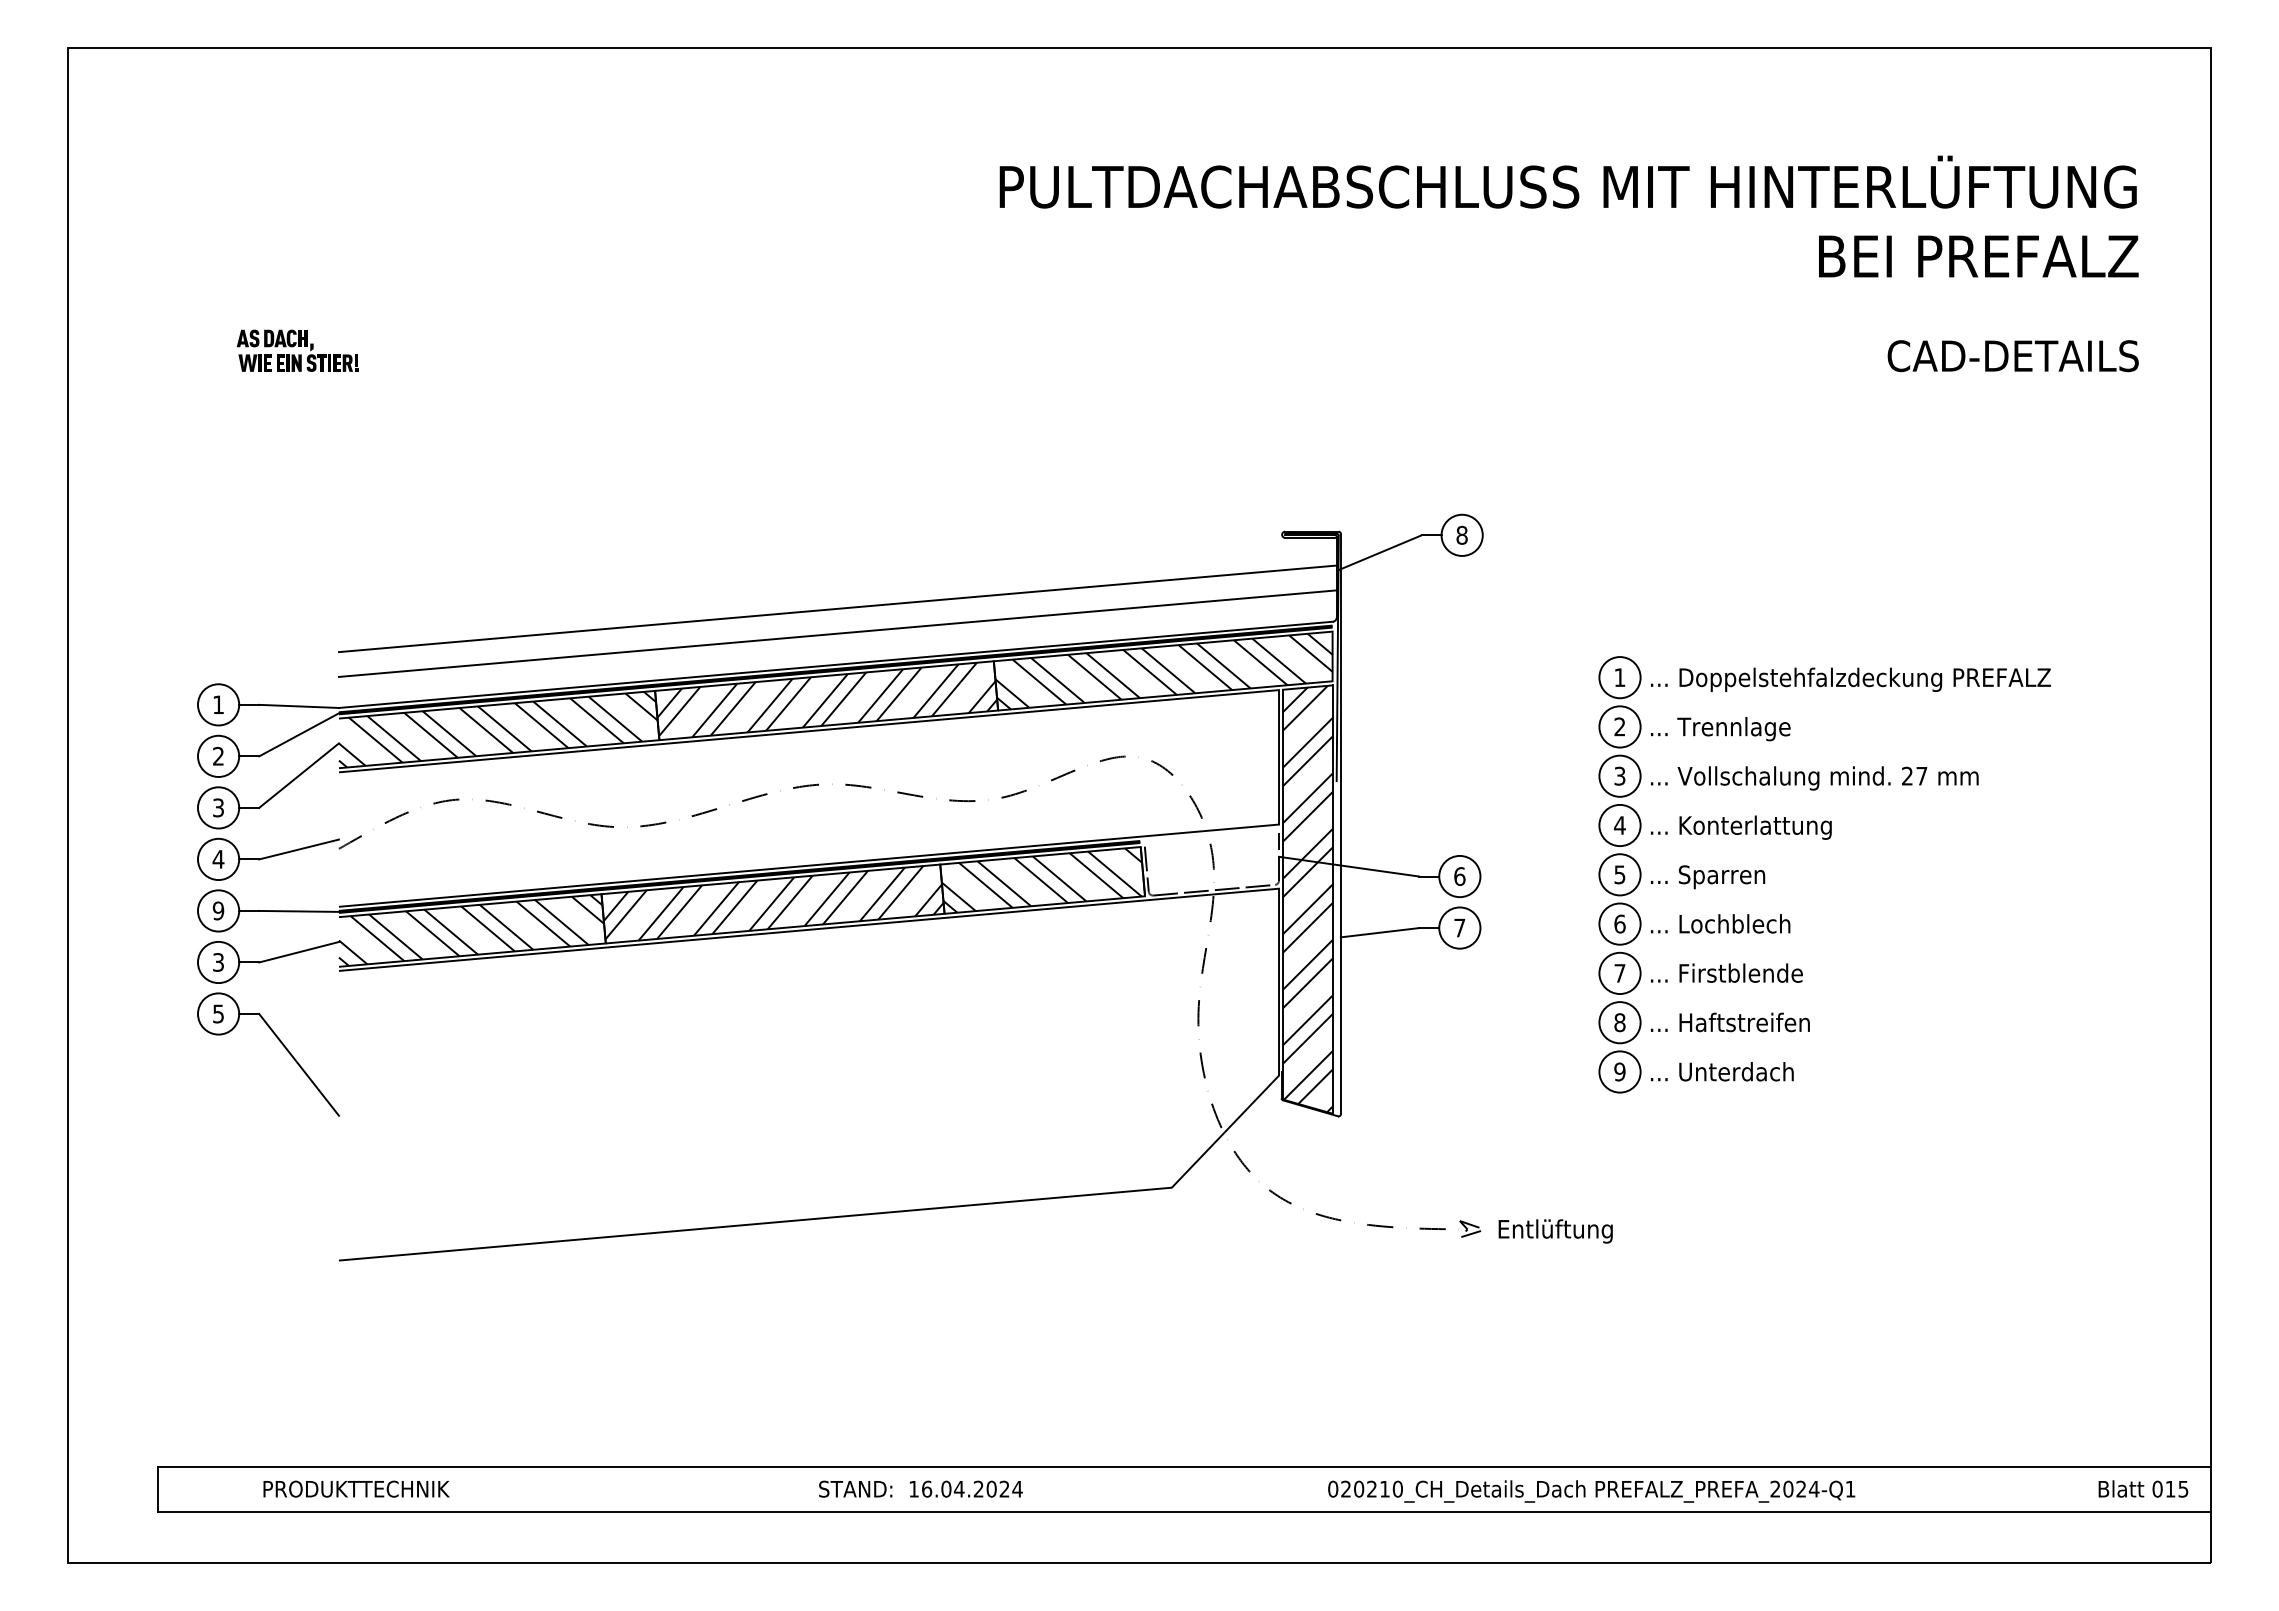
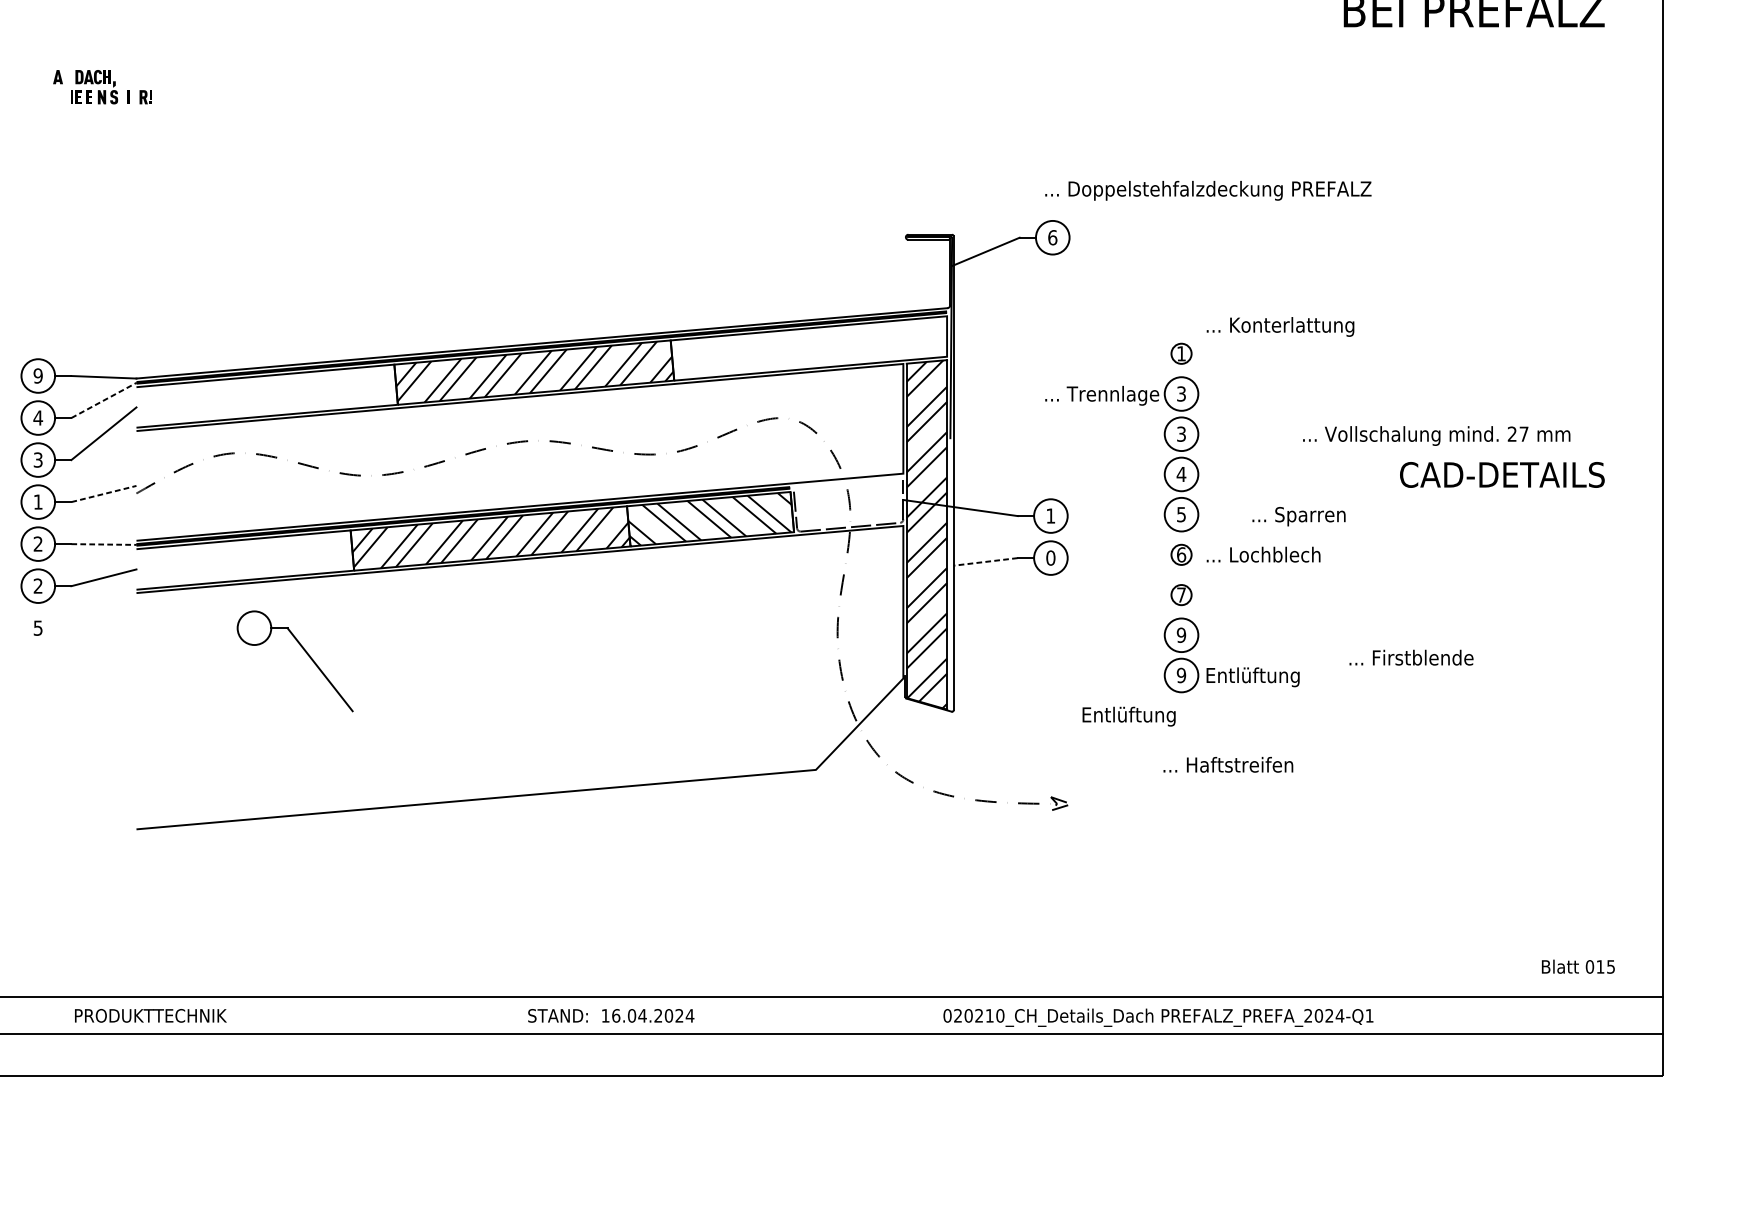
fill: (254, 338) -> (67, 77), removed
text: (2012, 356) -> (1501, 475), moved
fill: (247, 362) -> (61, 96), removed
fill: (287, 362) -> (94, 96), removed
fill: (321, 362) -> (122, 96), removed
fill: (337, 362) -> (135, 96), removed
text: (1461, 534) -> (1052, 237), 8 -> 6
line: (837, 608) -> (543, 297), removed
line: (837, 633) -> (543, 317), removed
hatch: (1163, 671) -> (809, 348), removed
circle: (1619, 677) -> (1181, 353), size x0.6
text: (1850, 679) -> (1208, 190), moved
text: (218, 704) -> (38, 375), 1 -> 9
text: (1619, 726) -> (1181, 393), 2 -> 3
hatch: (497, 729) -> (265, 396), removed
text: (1720, 729) -> (1102, 396), moved
line: (299, 734) -> (104, 400), solid -> dashed
text: (218, 755) -> (38, 417), 2 -> 4
text: (1814, 778) -> (1436, 436), moved
text: (1741, 827) -> (1280, 326), moved
line: (299, 849) -> (104, 494), solid -> dashed
text: (218, 859) -> (38, 502), 4 -> 1
text: (1459, 876) -> (1050, 516), 6 -> 1
text: (1708, 877) -> (1299, 516), moved
text: (218, 910) -> (38, 543), 9 -> 2
line: (299, 911) -> (104, 544), solid -> dashed
circle: (1619, 923) -> (1181, 554), size x0.6
text: (1459, 927) -> (1050, 557), 7 -> 0
hatch: (471, 930) -> (244, 560), removed
line: (1379, 932) -> (985, 561), solid -> dashed
text: (218, 962) -> (38, 586), 3 -> 2
text: (1726, 972) -> (1411, 657), moved
circle: (1619, 973) -> (1181, 595), size x0.6
text: (1619, 1022) -> (1181, 635), 8 -> 9
text: (1730, 1022) -> (1228, 764), moved
part: (281, 1044) -> (305, 653), moved
text: (1721, 1074) -> (1264, 677), ... Unterdach -> Entlüftung
text: (1555, 1231) -> (1128, 716), moved
text: (2143, 1488) -> (1578, 966), moved

